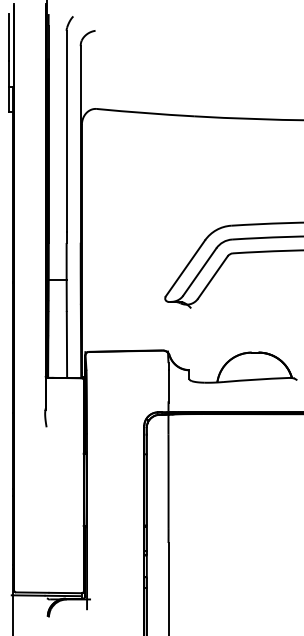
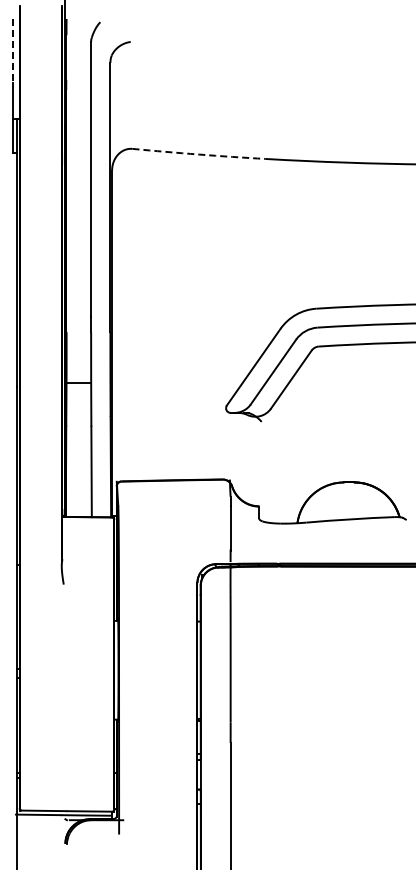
line: (9, 37) -> (12, 50), solid -> dashed
arc: (145, 113) -> (199, 154), solid -> dashed

